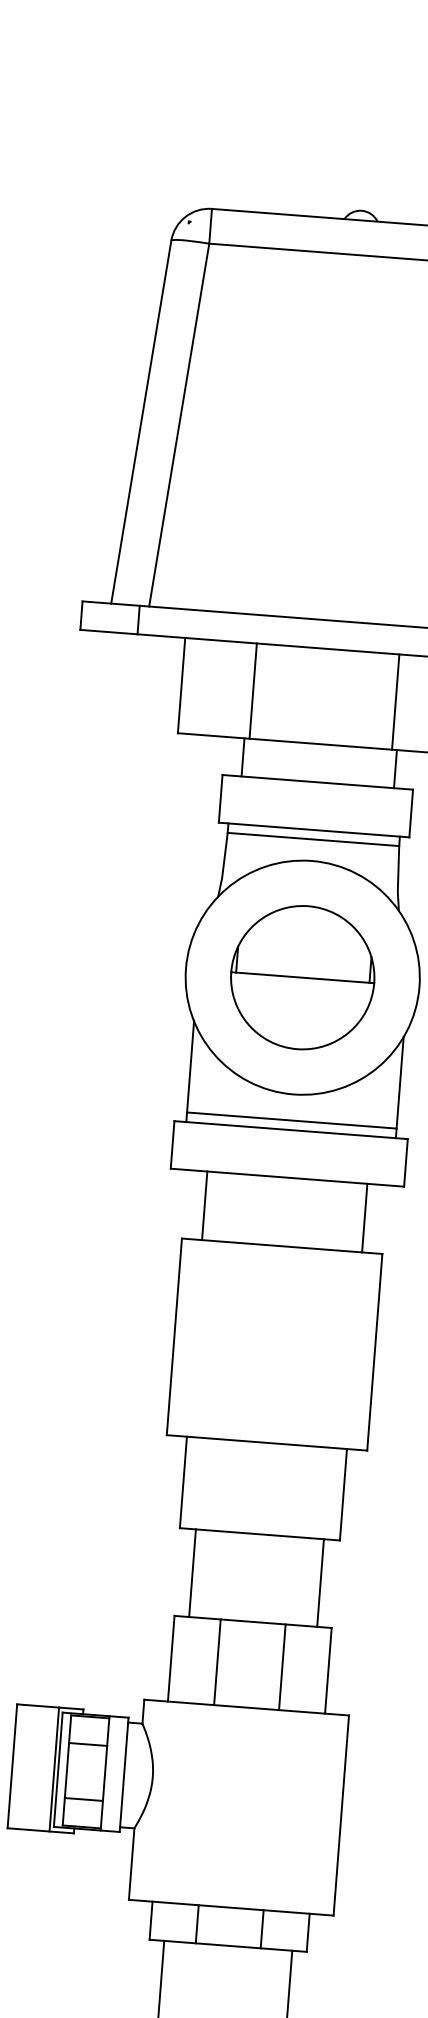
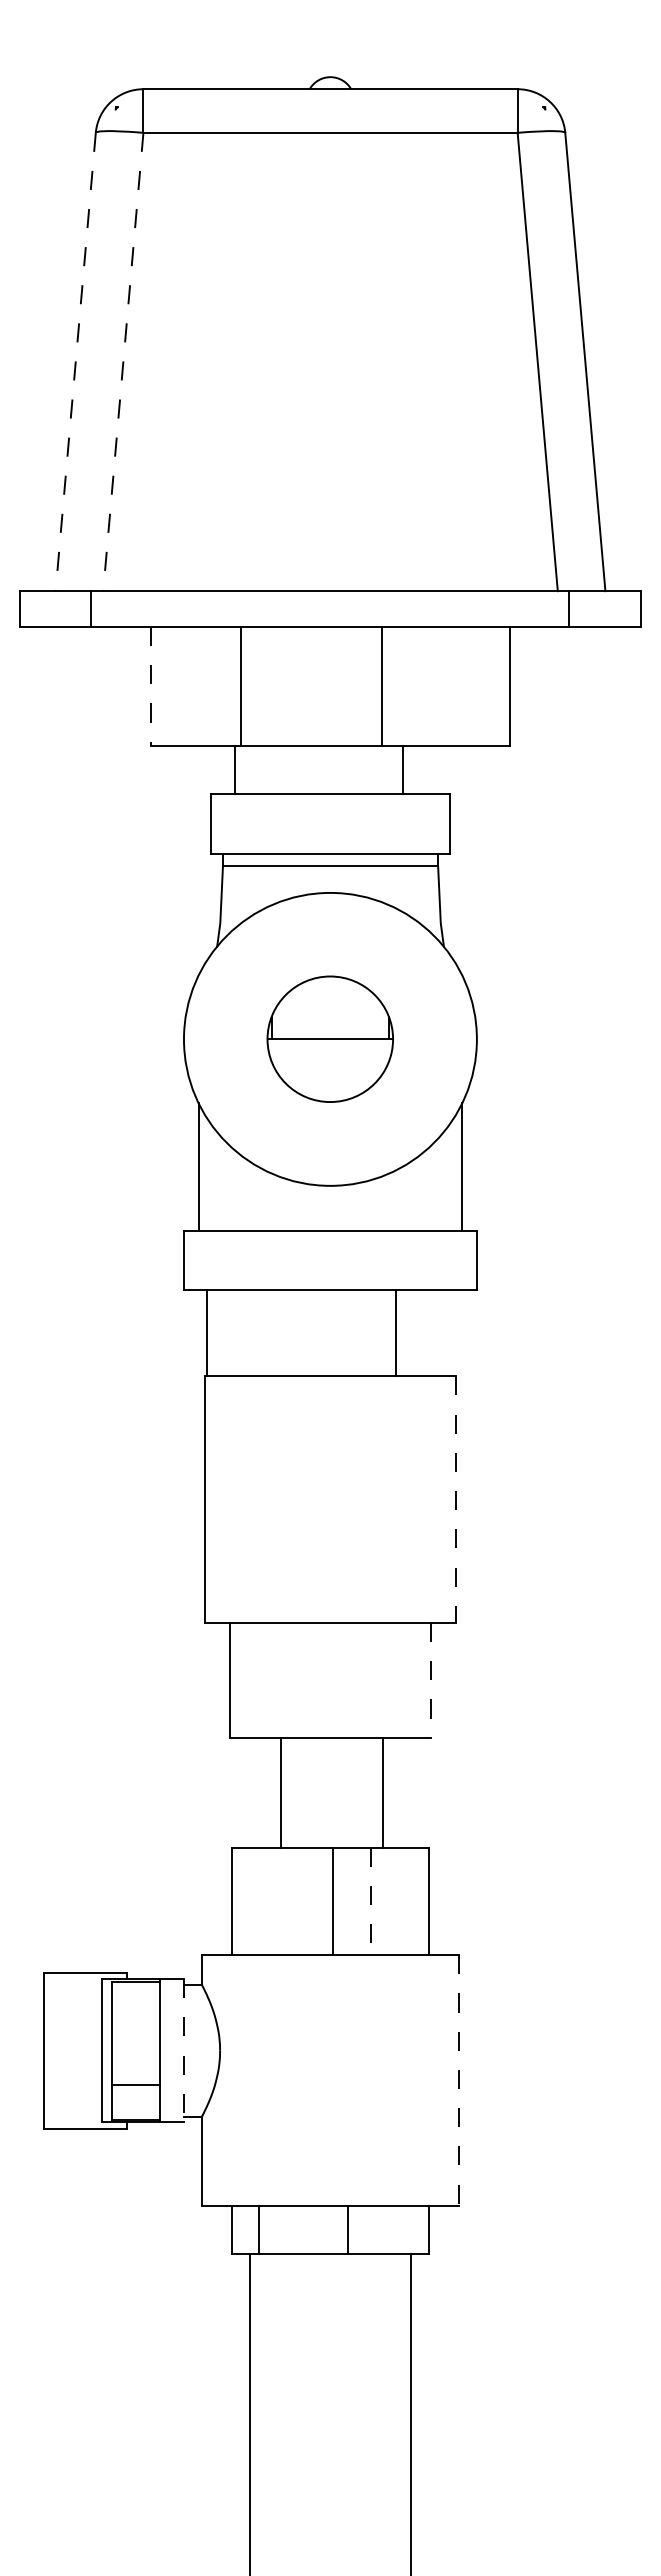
line: (141, 422) -> (75, 362), solid -> dashed
line: (179, 425) -> (123, 362), solid -> dashed
line: (181, 685) -> (151, 686), solid -> dashed
line: (395, 701) -> (381, 686), moved
line: (395, 769) -> (403, 770), moved
part: (302, 976) -> (329, 1038), size x0.7
line: (291, 1120) -> (330, 1218), removed
line: (205, 1206) -> (207, 1333), moved
line: (364, 1218) -> (395, 1333), moved
line: (374, 1352) -> (456, 1500), solid -> dashed
line: (343, 1494) -> (430, 1680), solid -> dashed
line: (192, 1573) -> (281, 1792), moved
line: (320, 1582) -> (382, 1792), moved
line: (217, 1662) -> (332, 1901), moved
line: (282, 1667) -> (371, 1901), solid -> dashed
line: (88, 1744) -> (136, 2016), removed
line: (54, 1769) -> (96, 2050), removed
line: (124, 1774) -> (184, 2050), solid -> dashed
line: (340, 1815) -> (458, 2080), solid -> dashed
line: (197, 1924) -> (258, 2230), moved
line: (262, 1929) -> (348, 2230), moved

